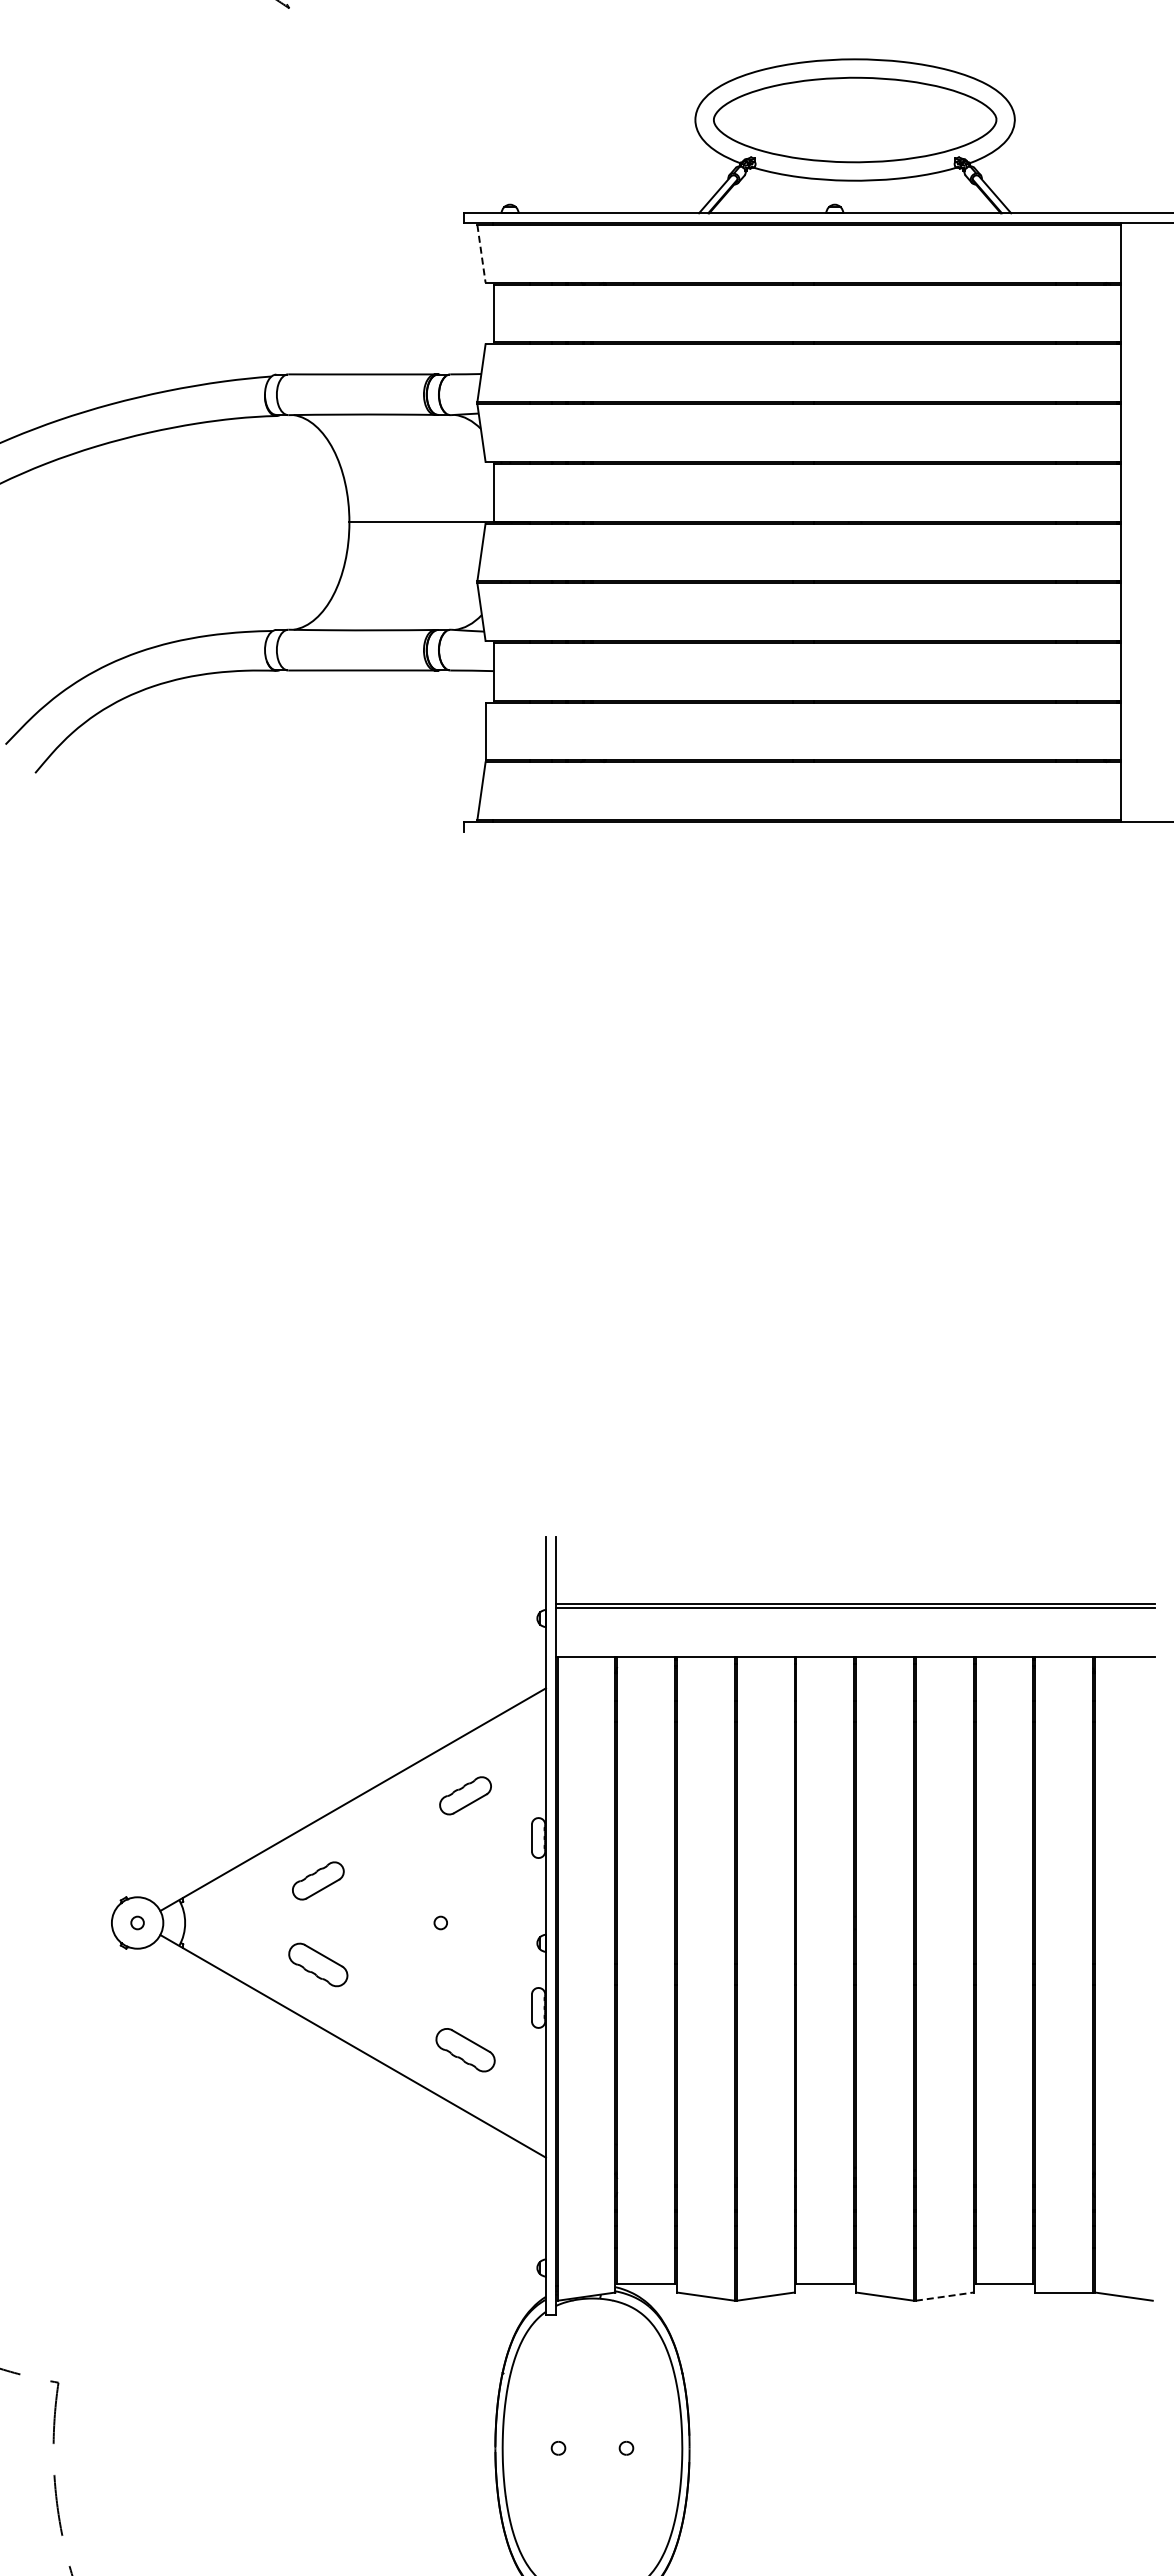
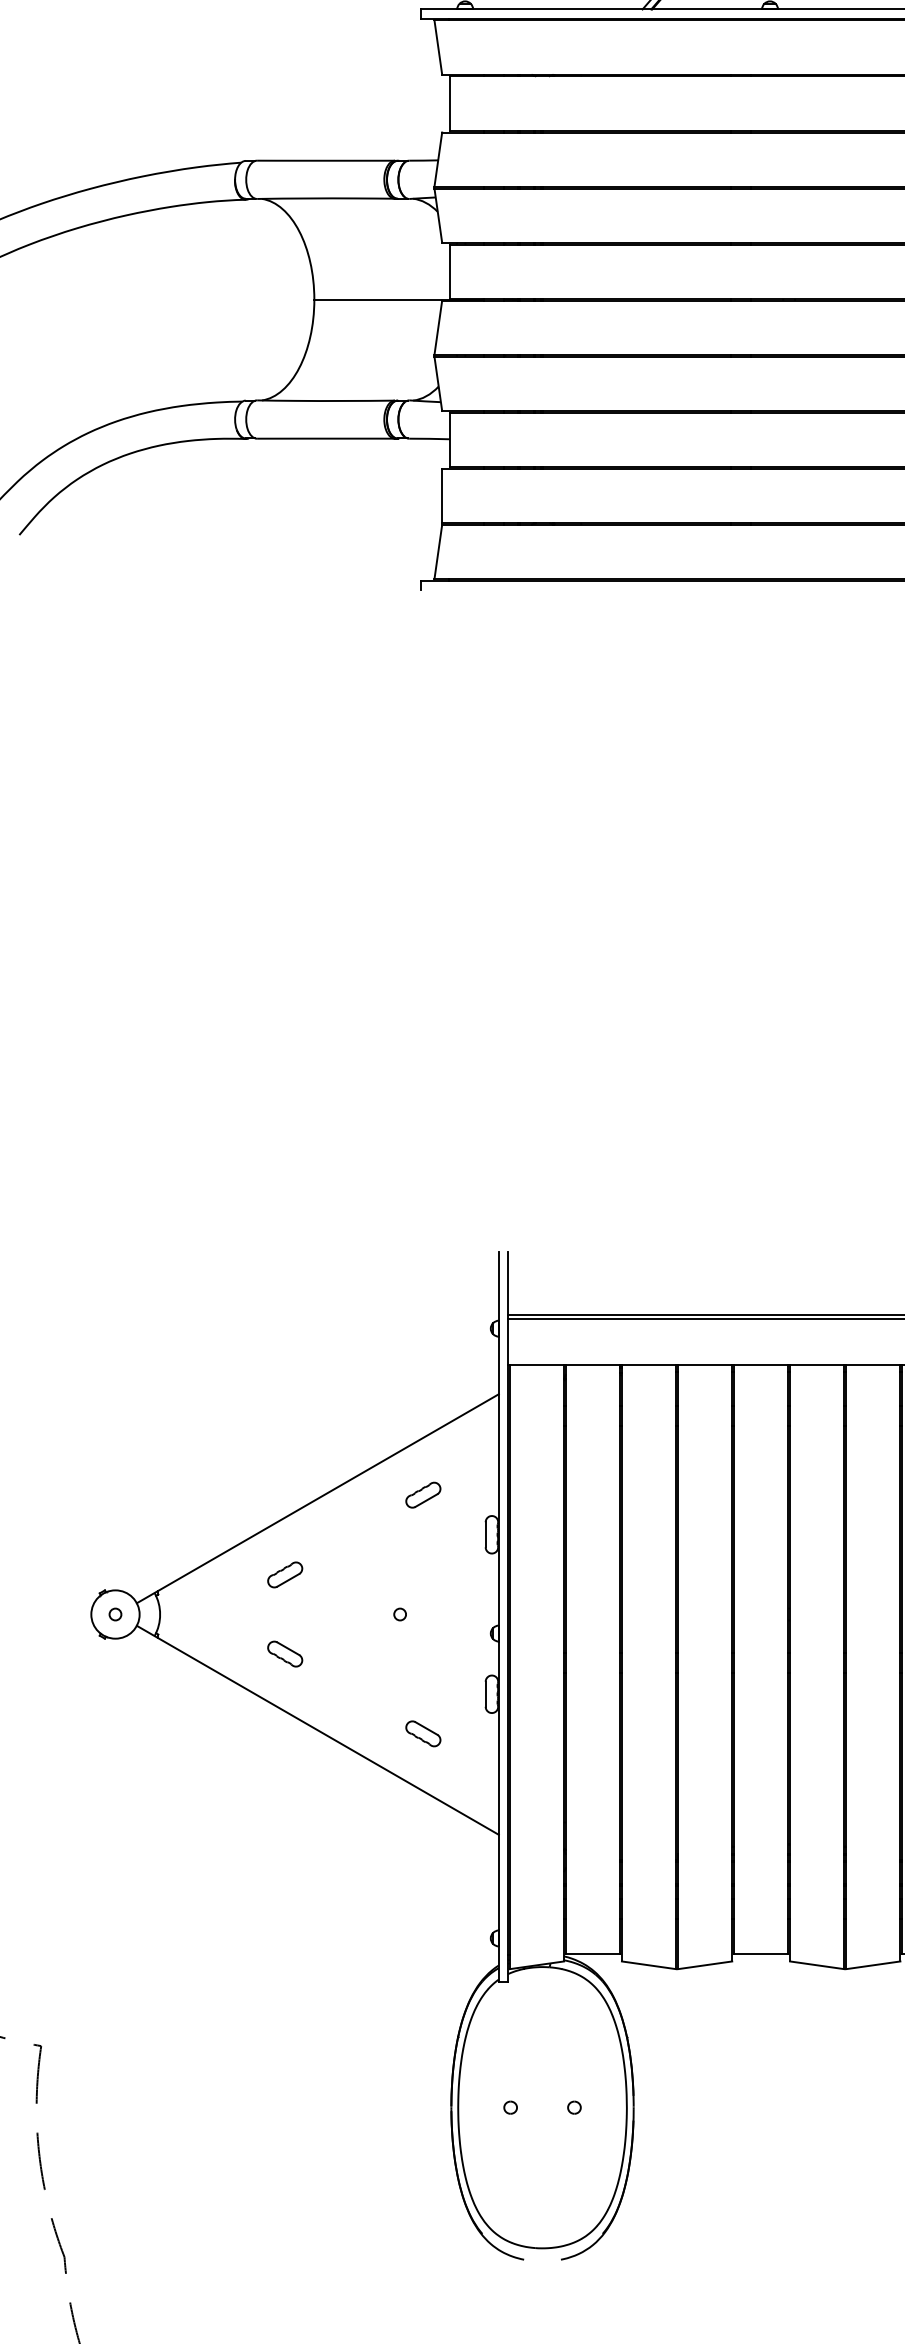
line: (481, 254) -> (438, 48), dashed -> solid
part: (465, 1795) -> (423, 1494), size x0.71
part: (318, 1880) -> (285, 1574), size x0.71
part: (318, 1965) -> (285, 1654), size x0.62
part: (465, 2049) -> (423, 1733), size x0.62
line: (945, 2296) -> (873, 1965), dashed -> solid

